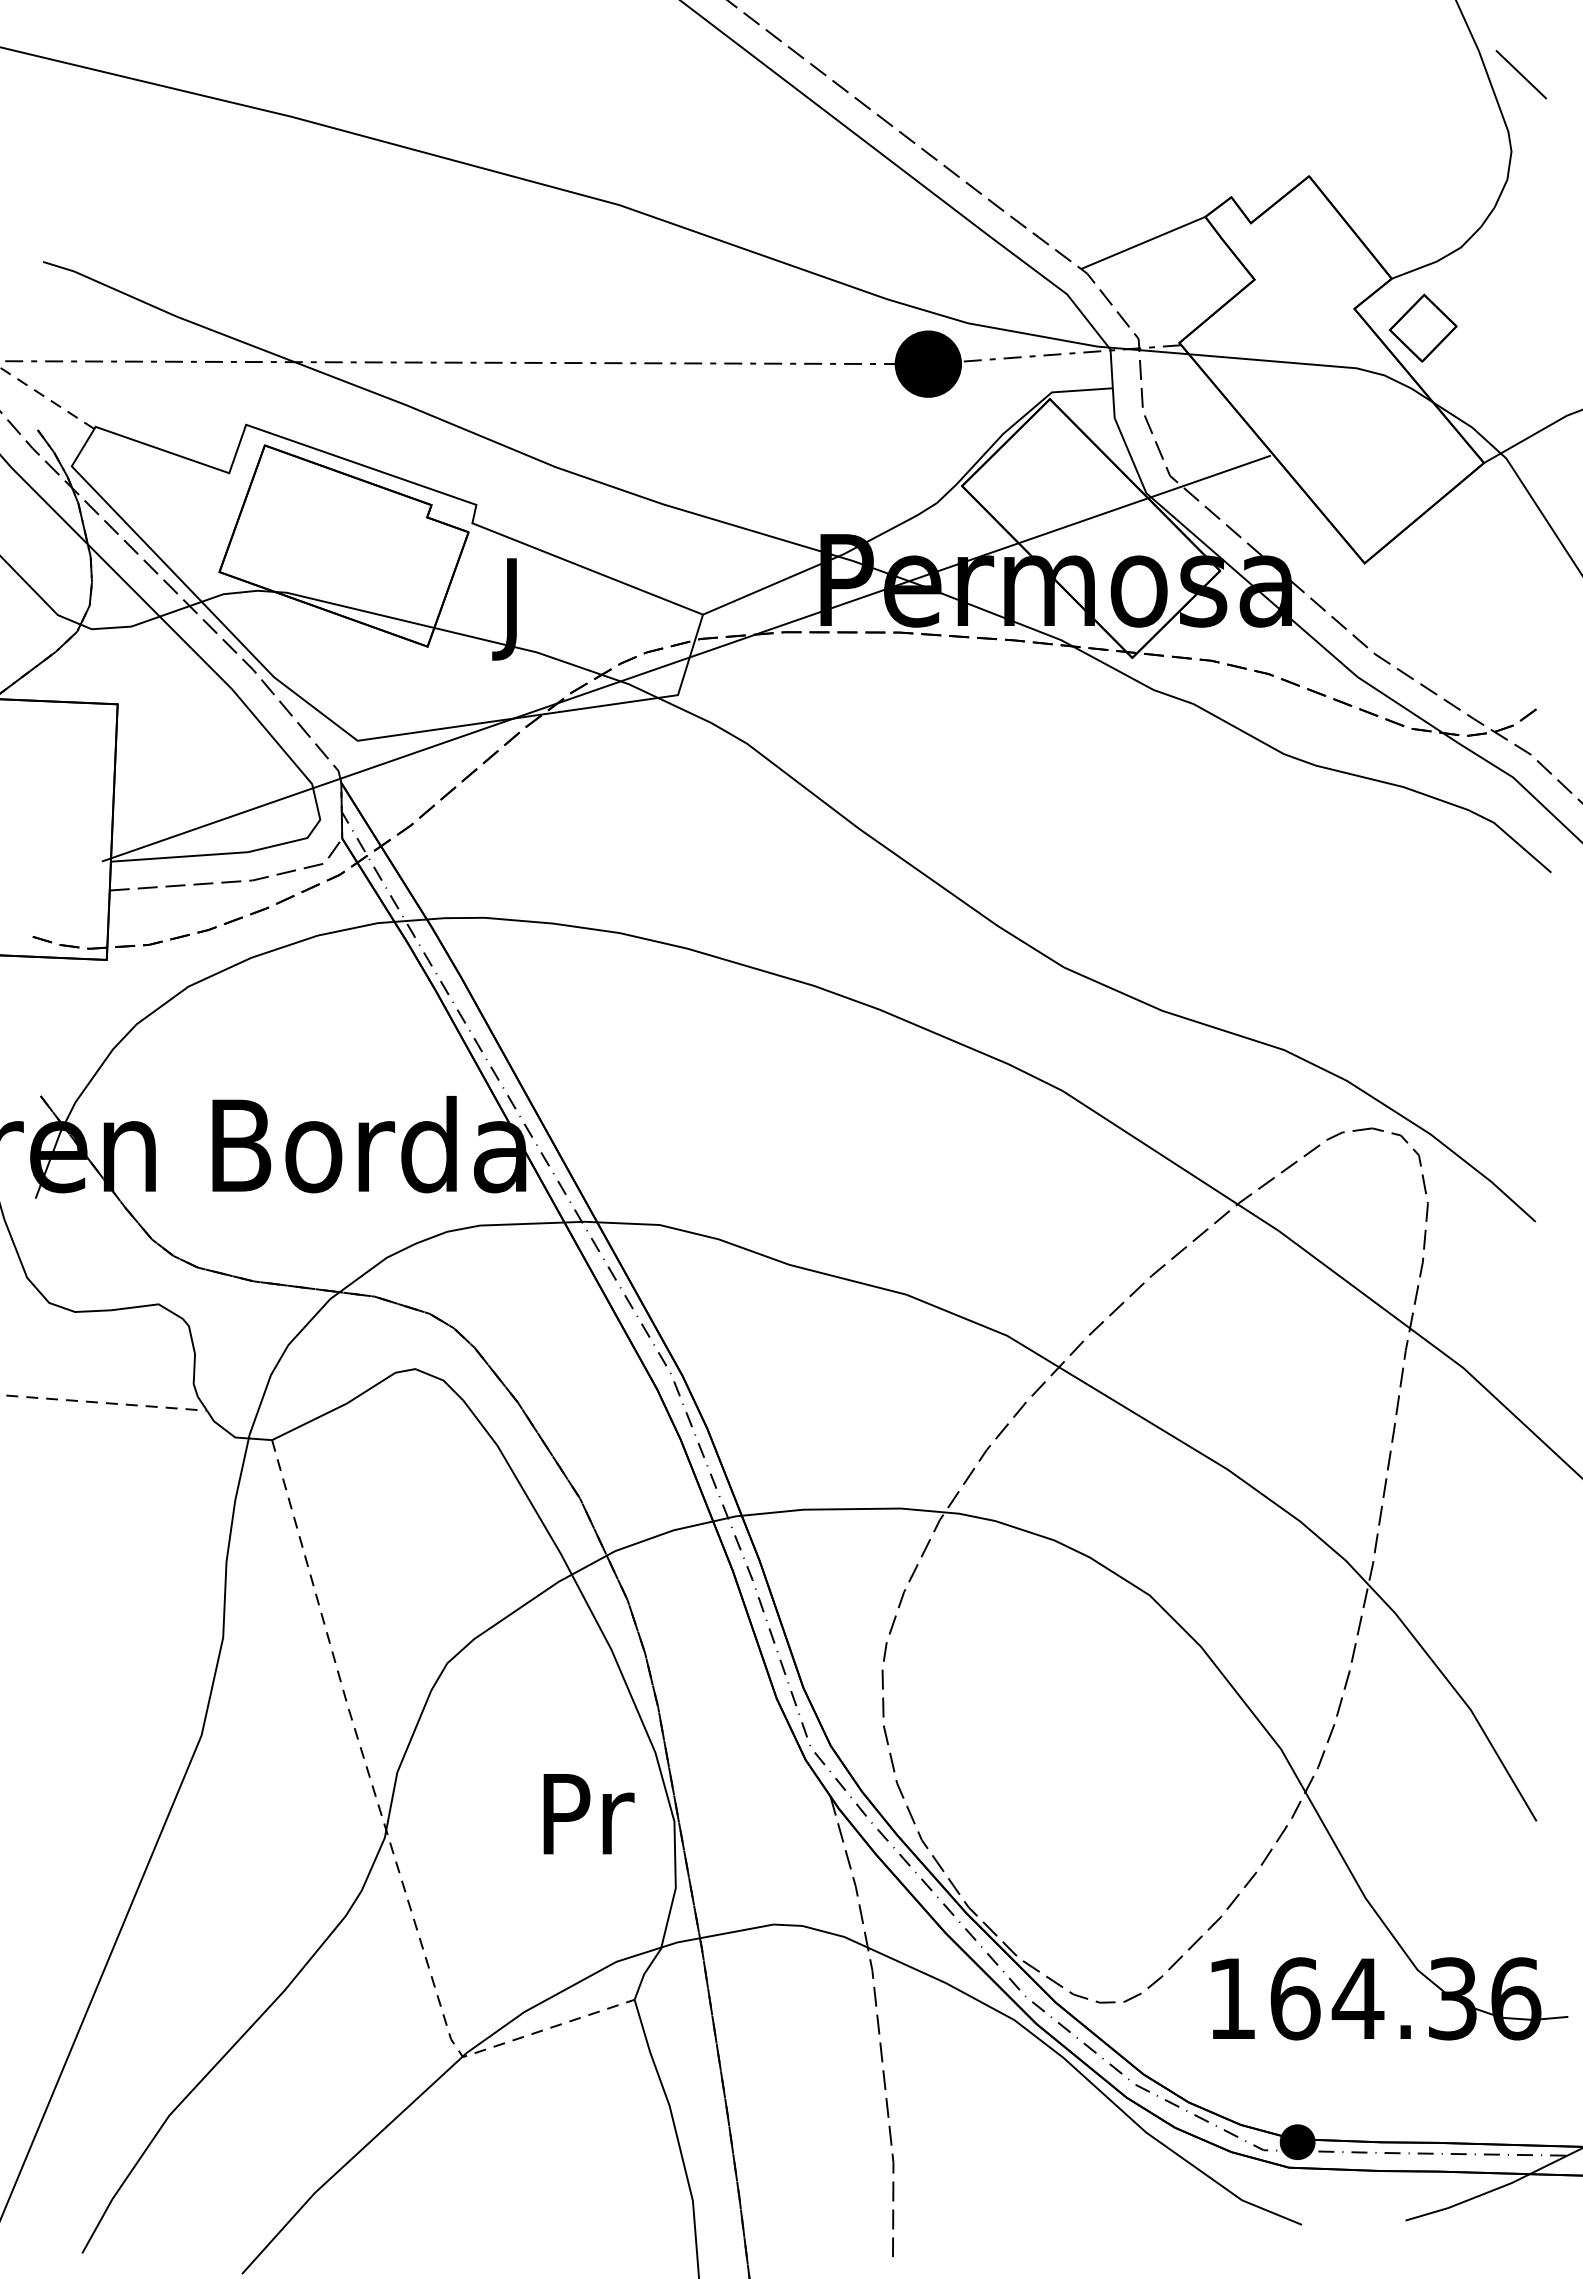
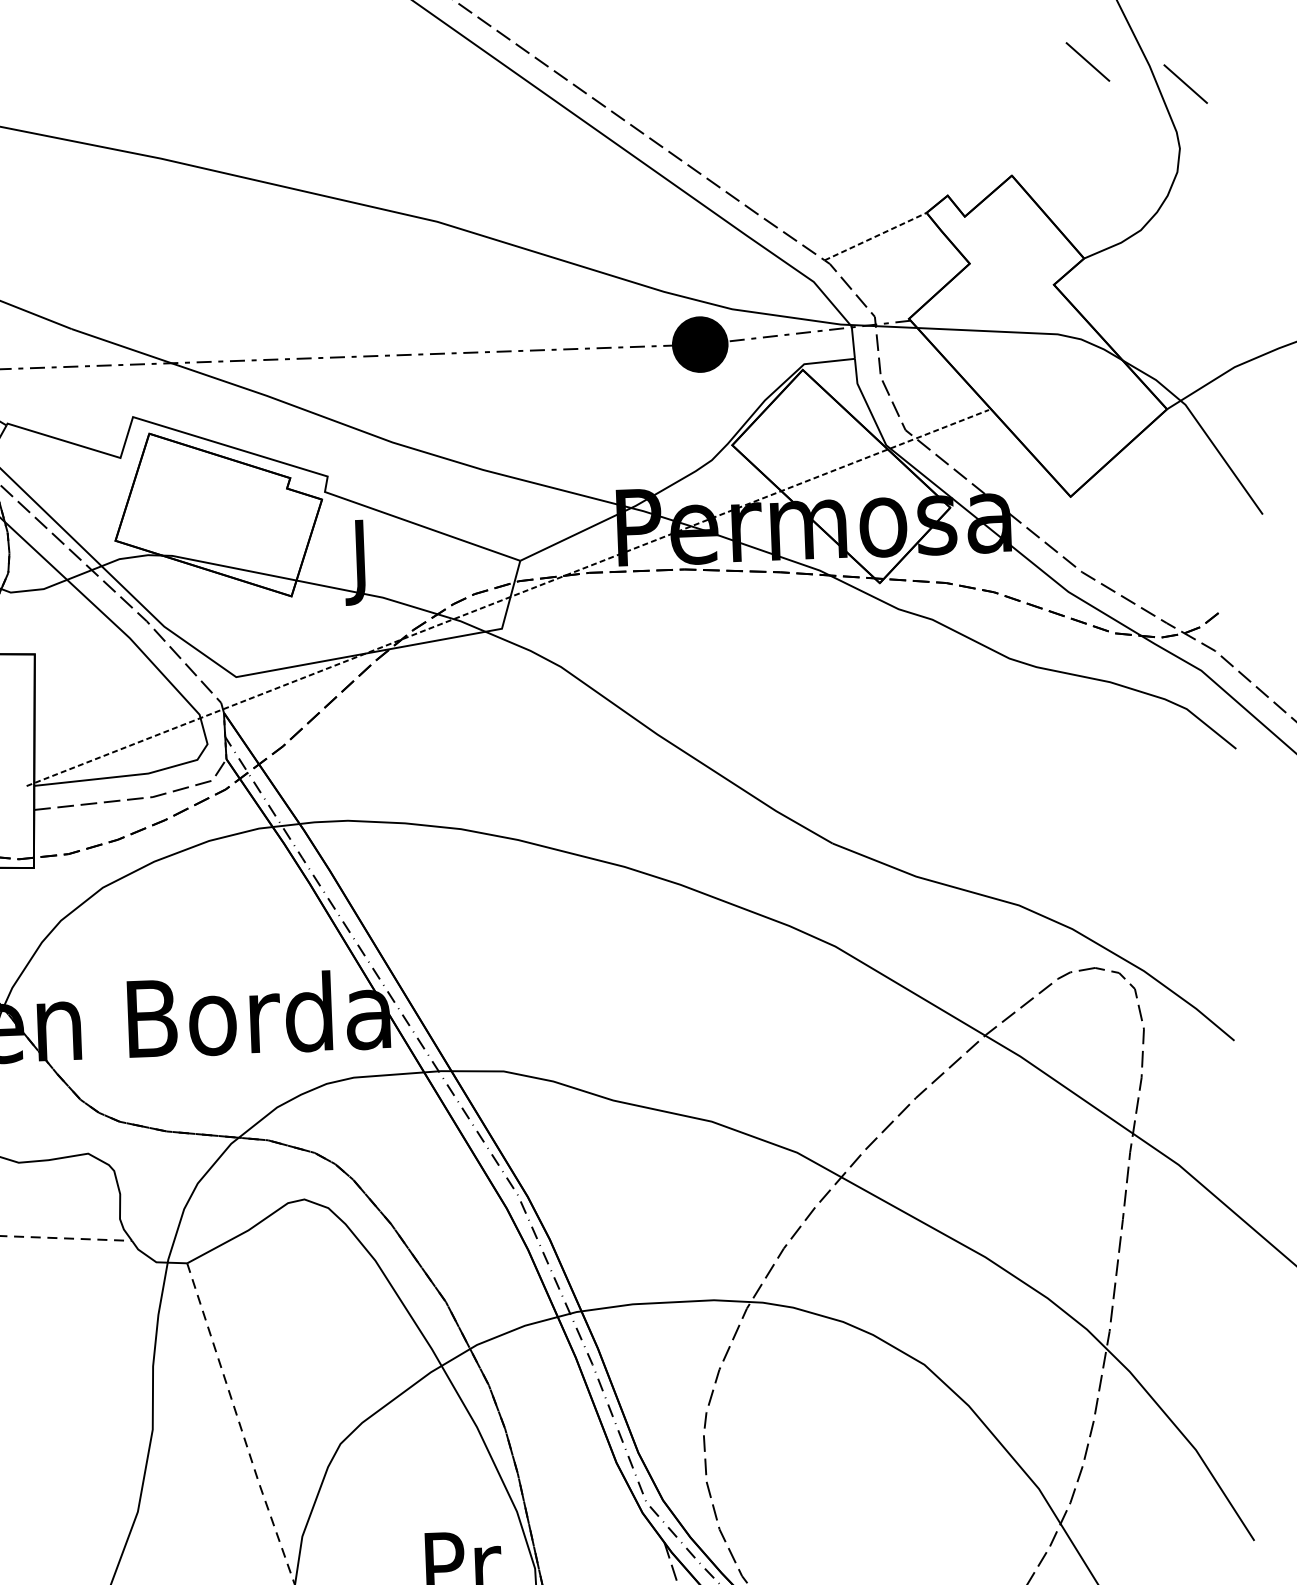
line: (1405, 43) -> (1088, 61), added
line: (1143, 242) -> (875, 236), solid -> dashed
part: (1422, 327) -> (1111, 298), removed
line: (686, 658) -> (507, 597), solid -> dashed

